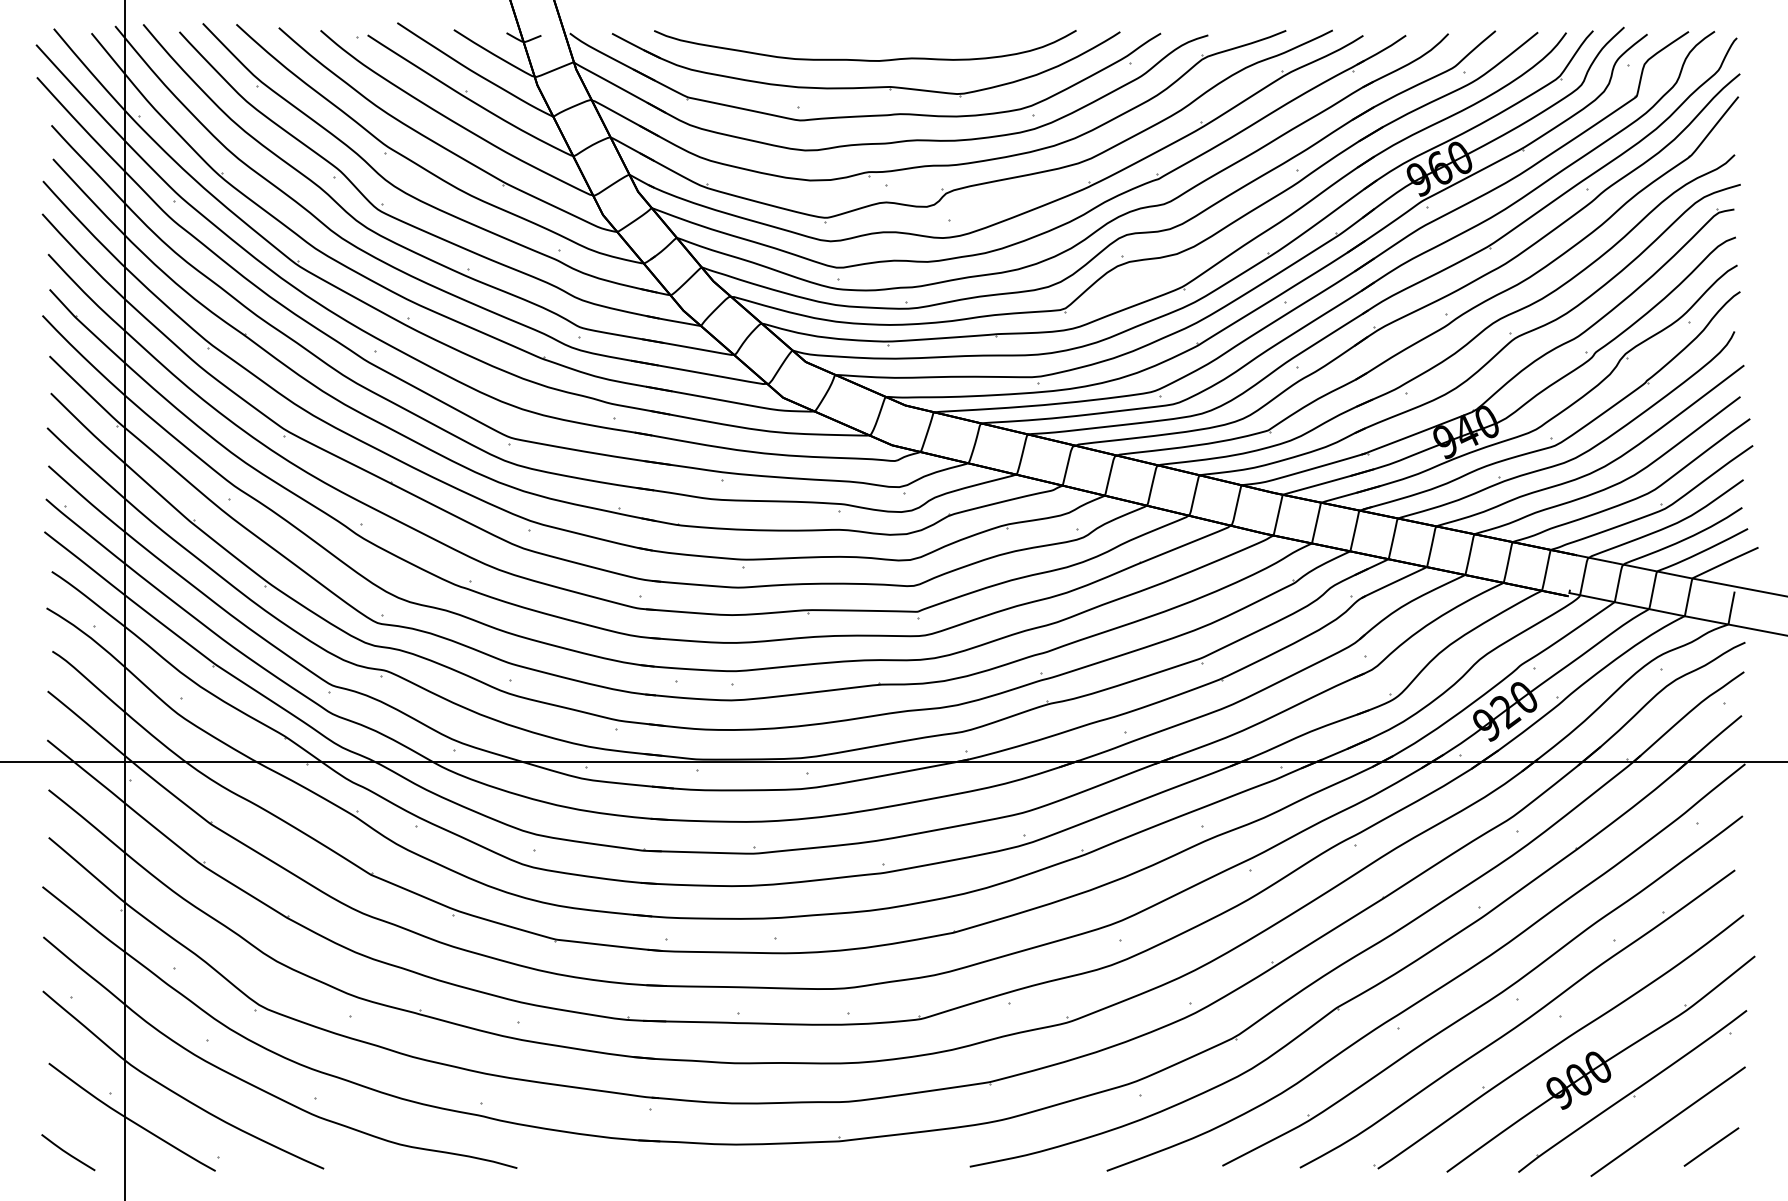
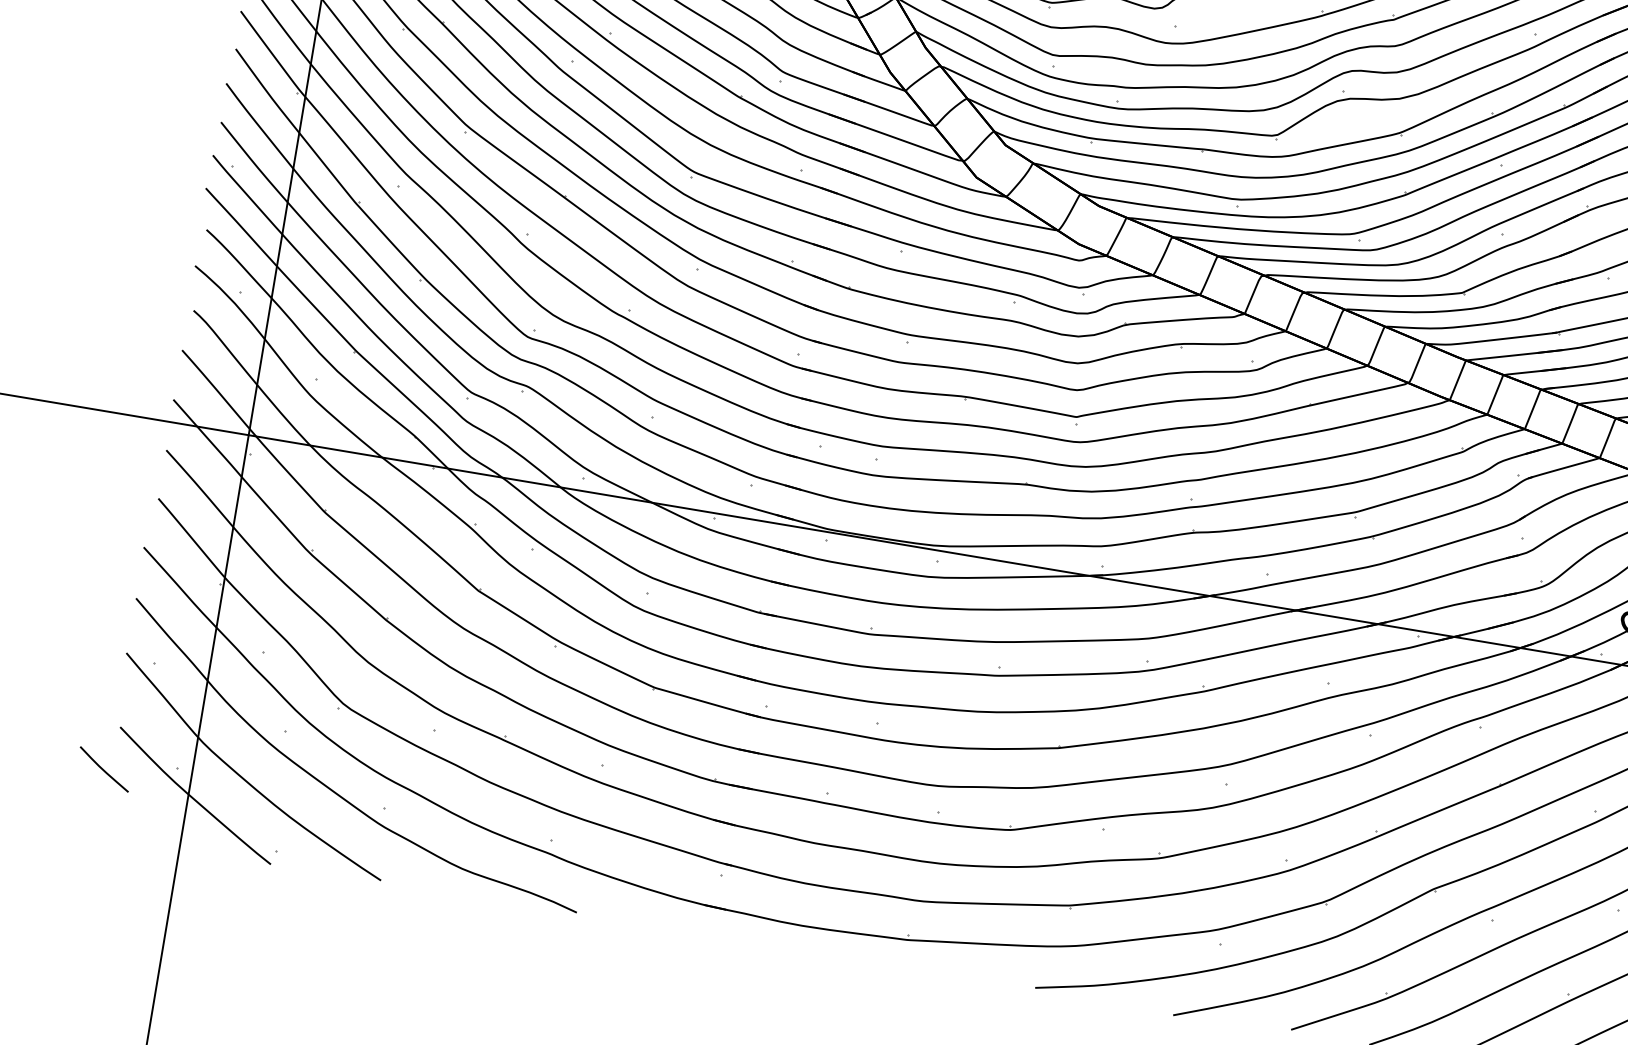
curve: (68, 1152) -> (104, 769), moved

